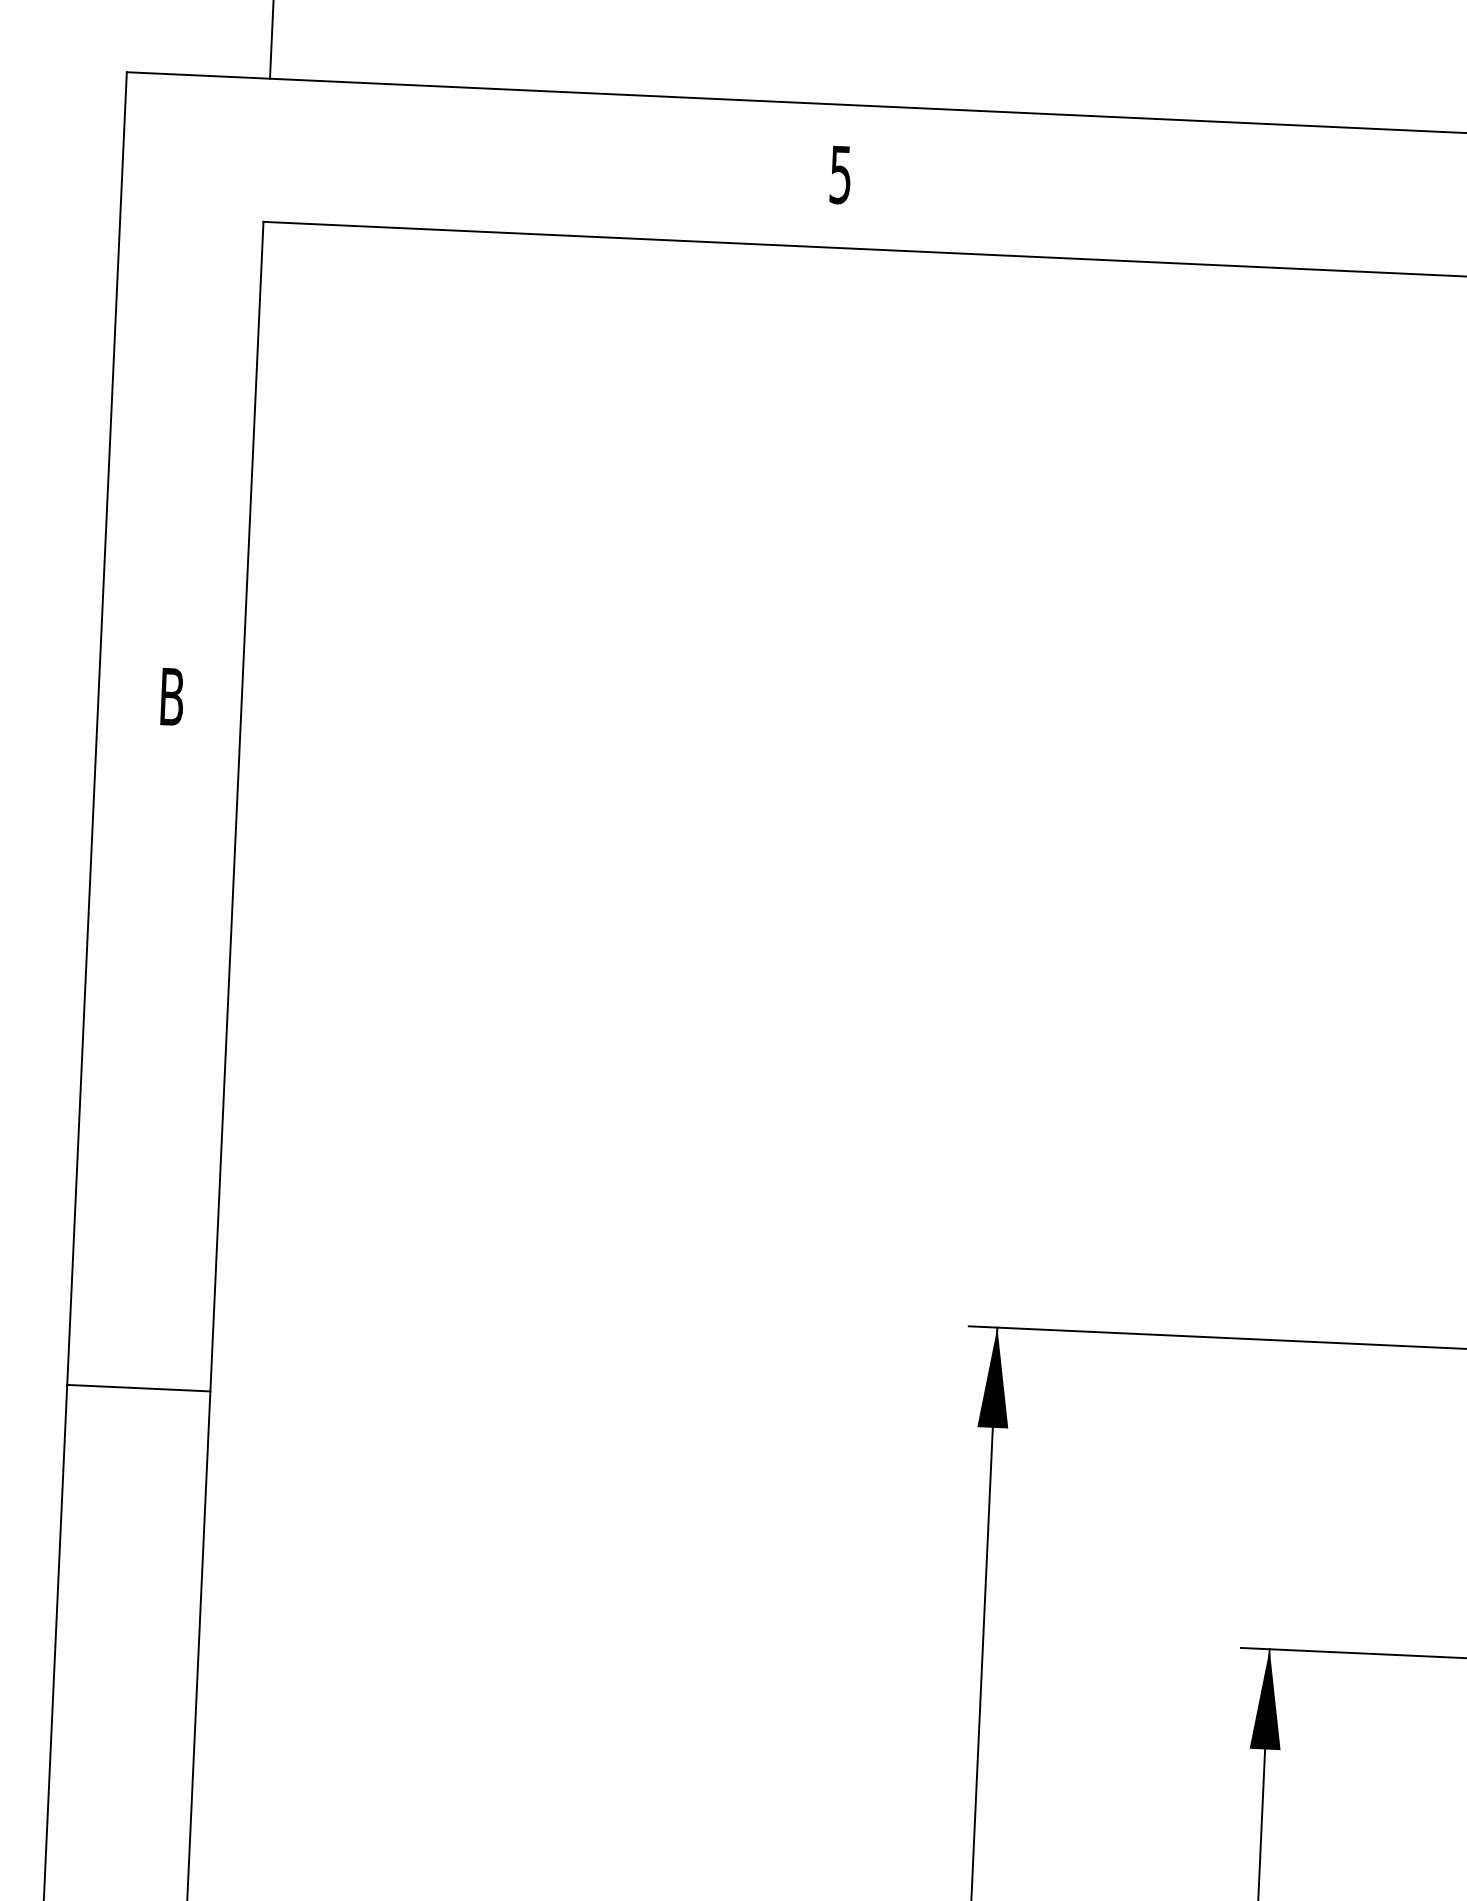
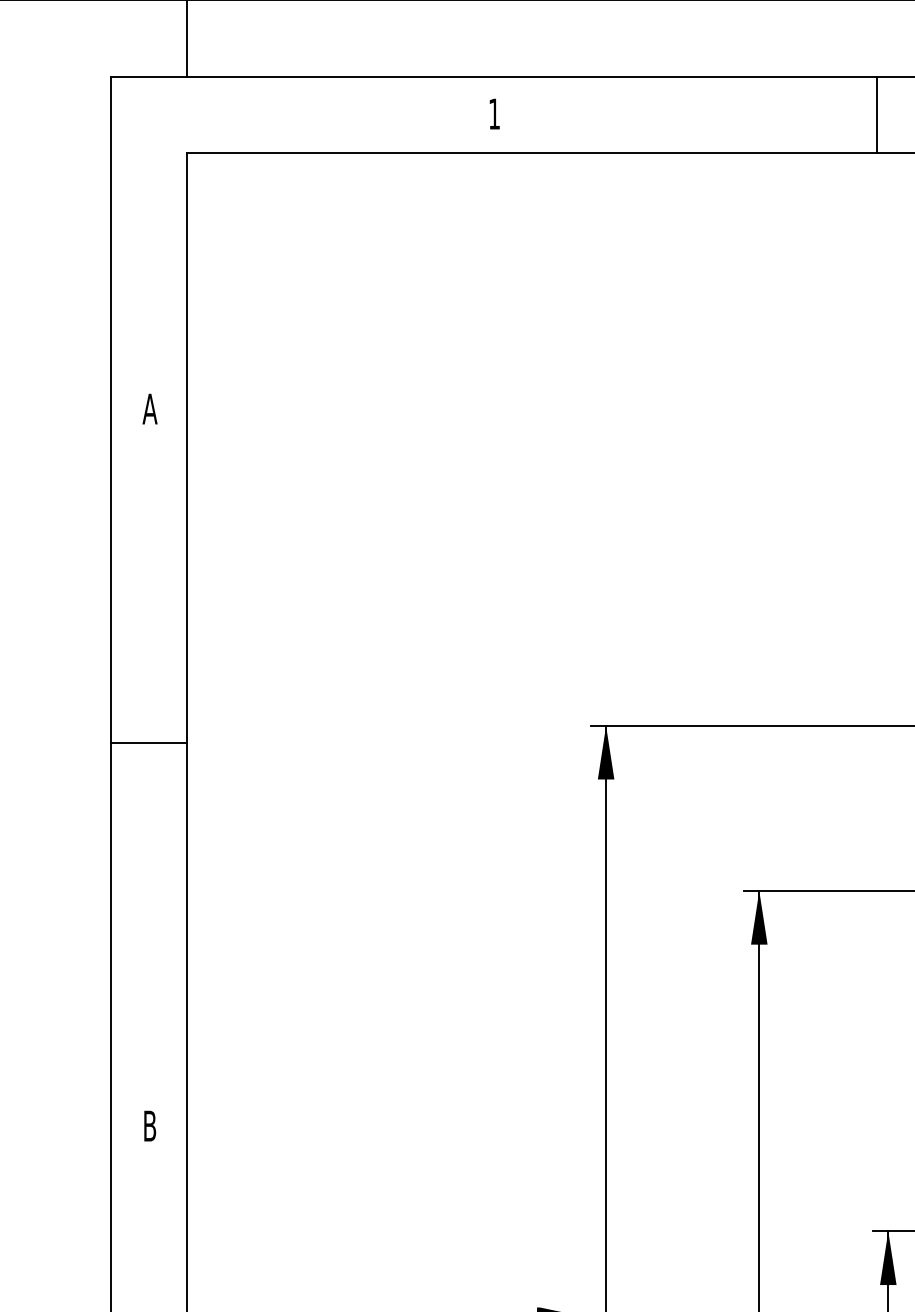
text: (840, 173) -> (494, 113), 5 -> 1
text: (170, 695) -> (149, 408), B -> A
line: (137, 1388) -> (148, 743), moved

